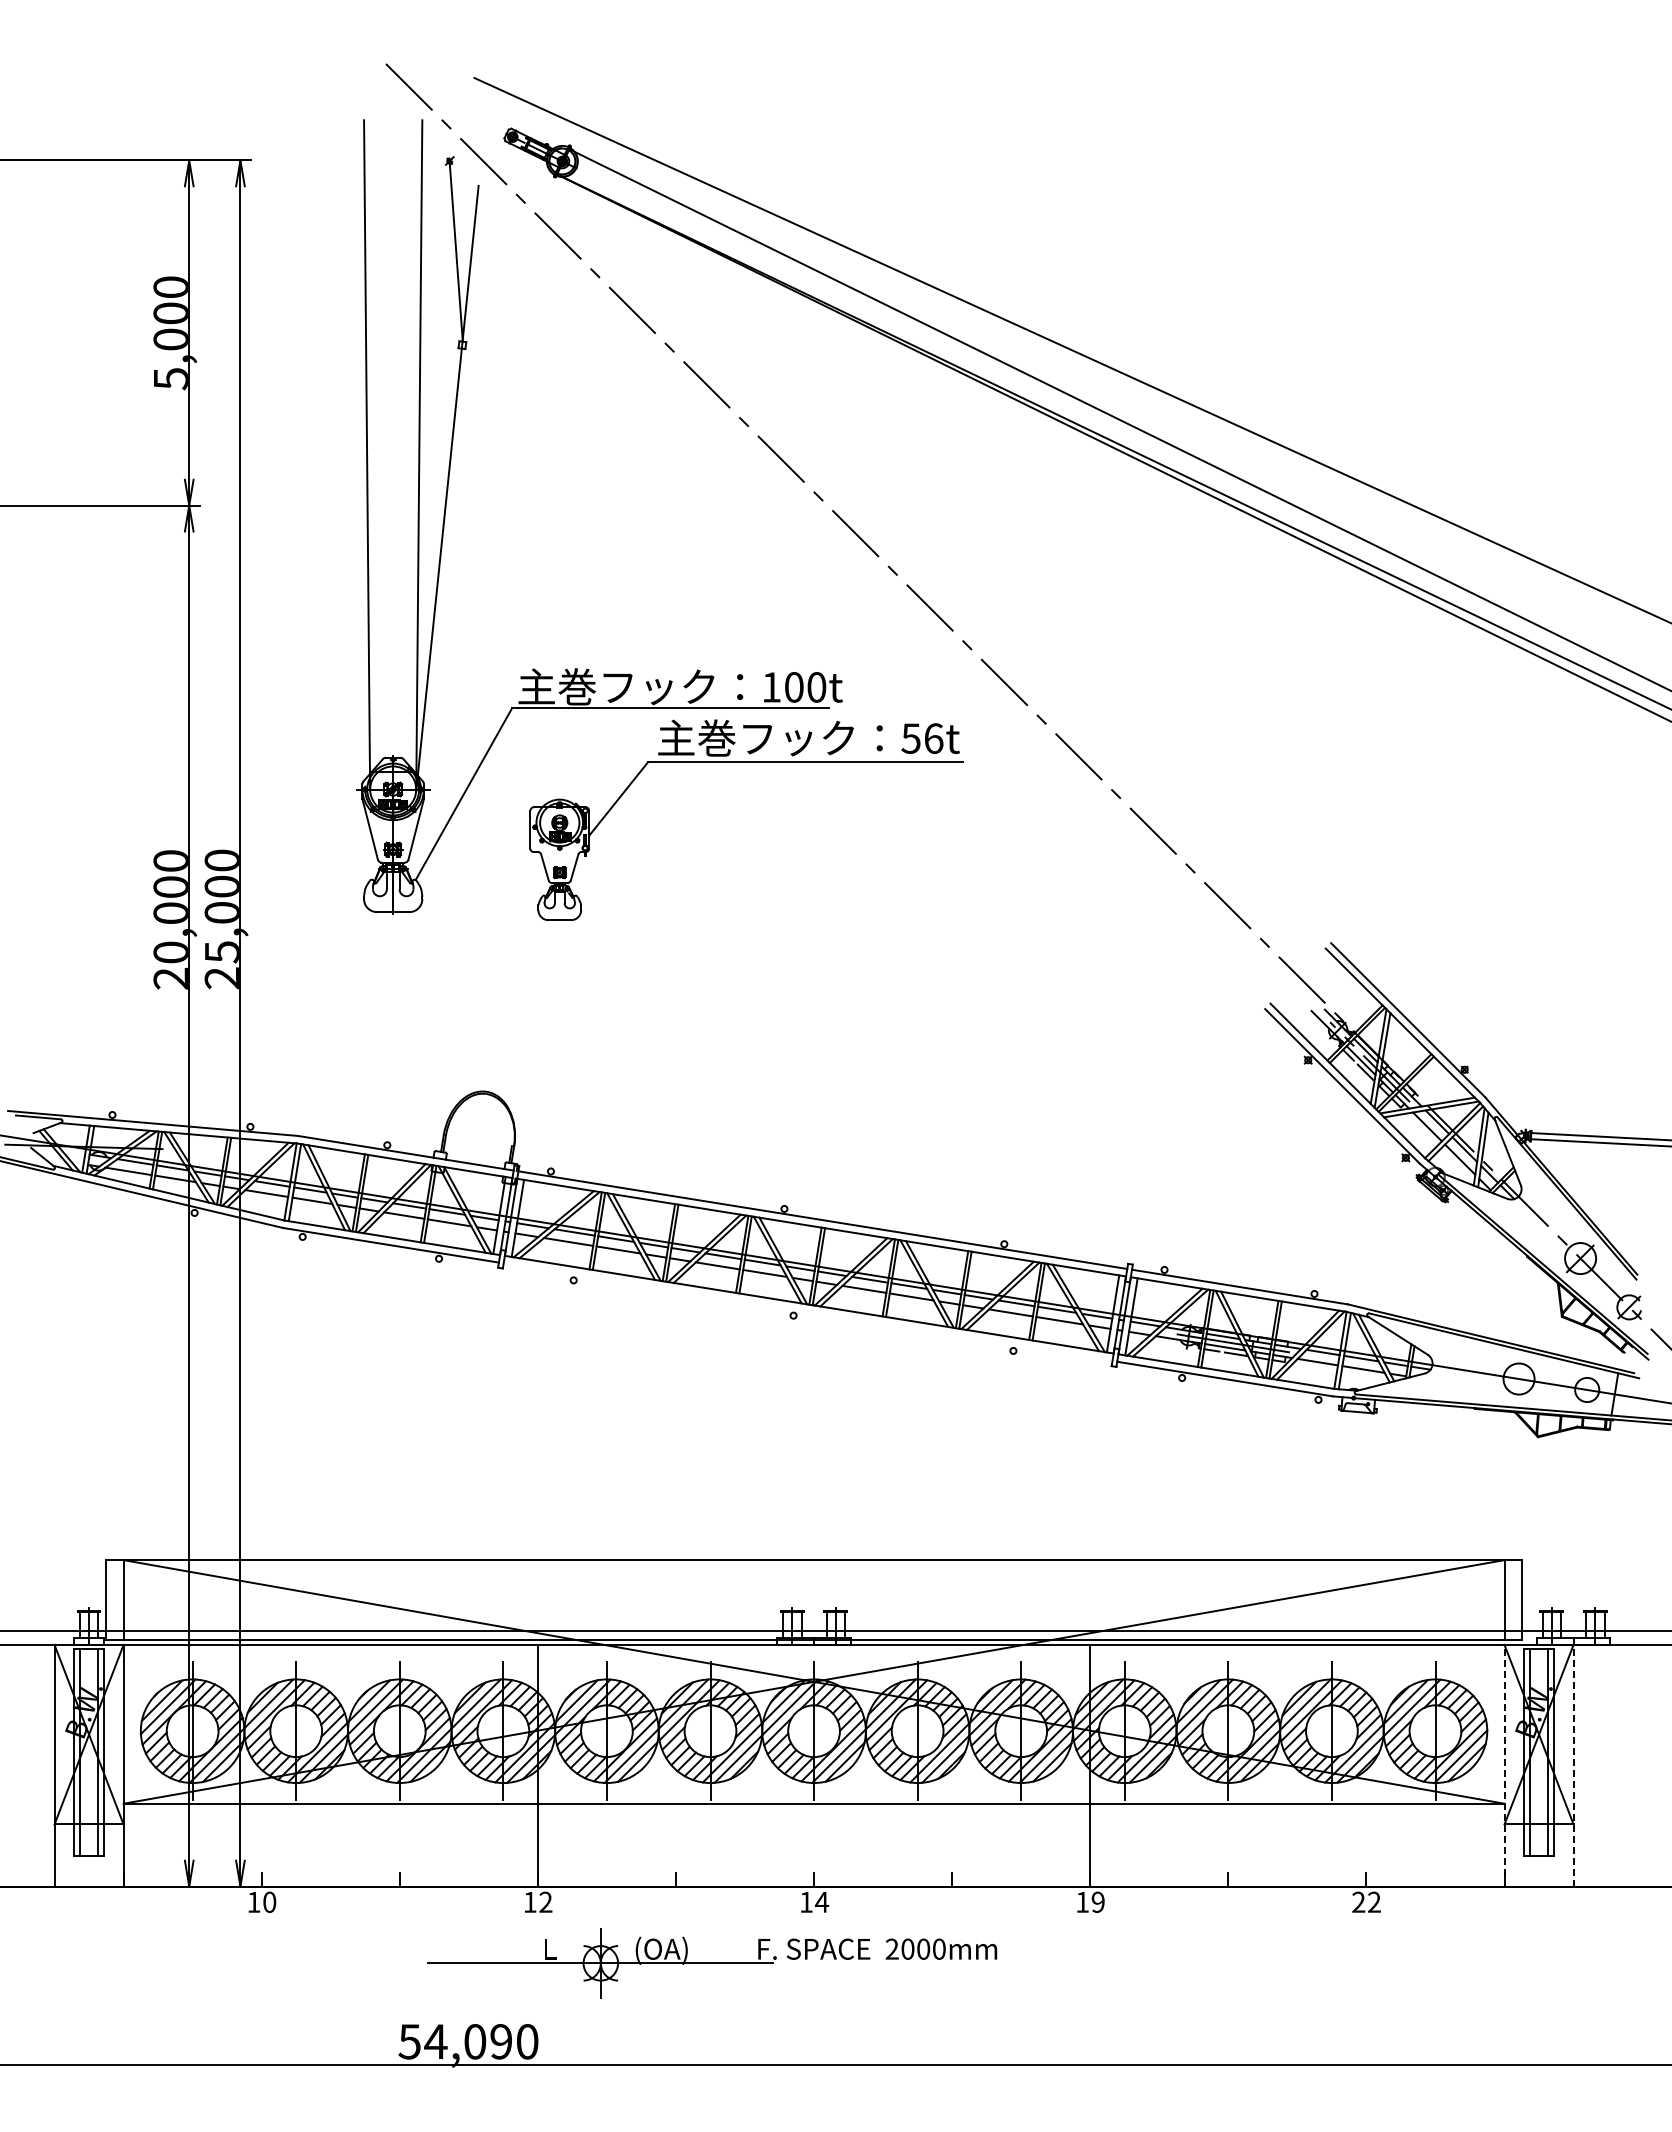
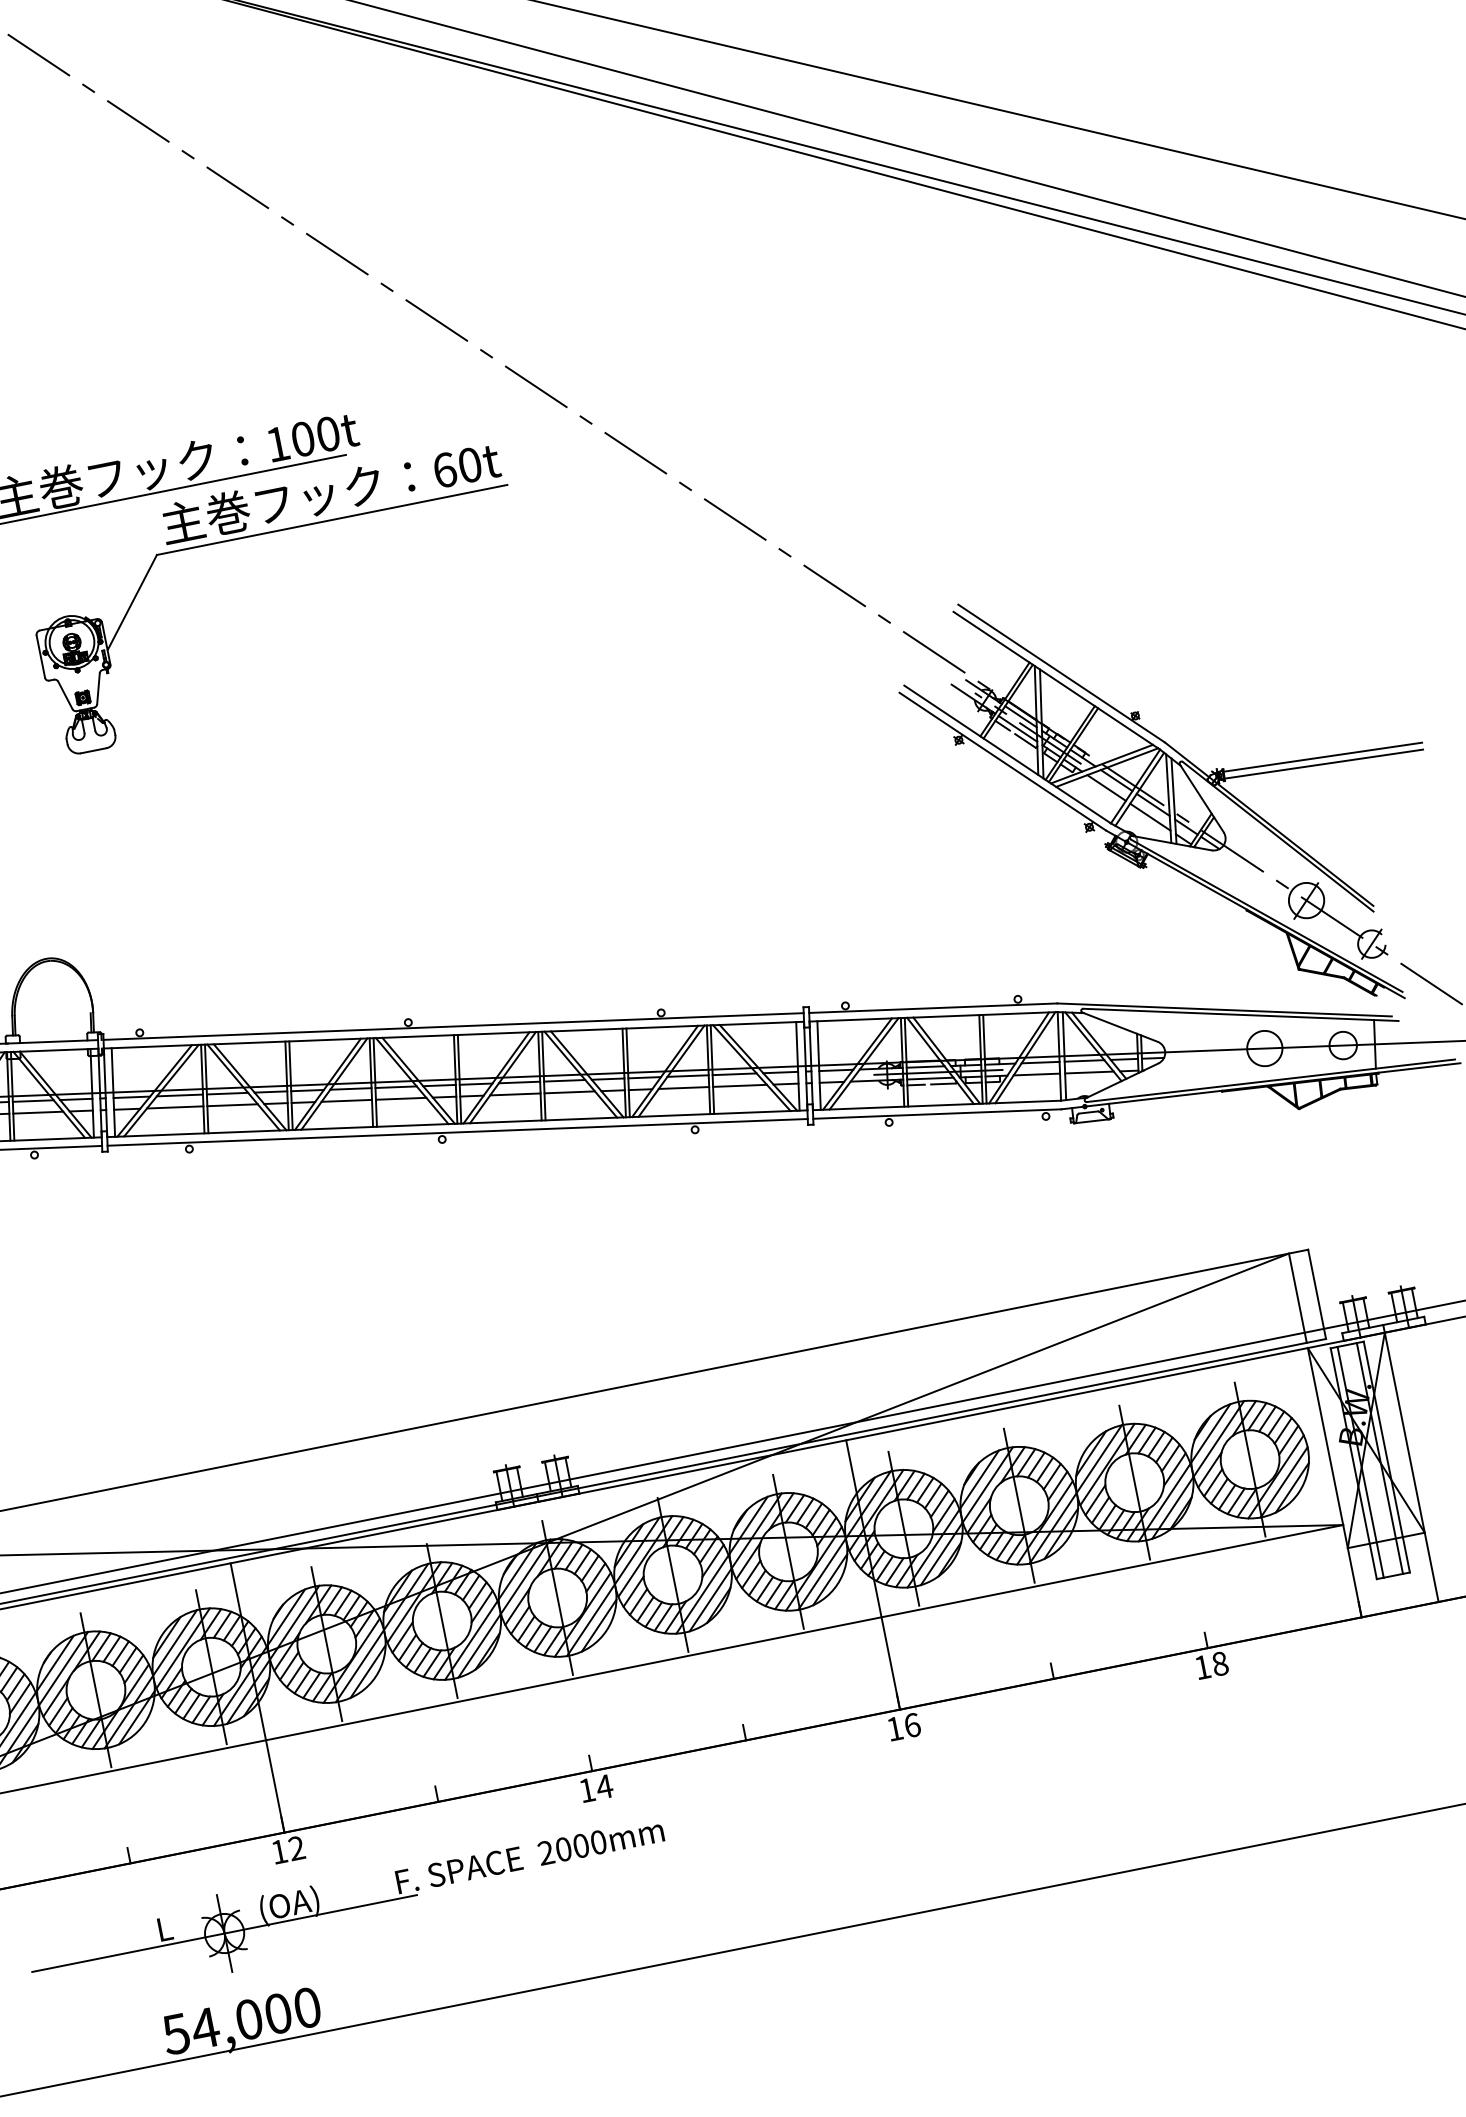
text: (922, 738) -> (457, 467), 56t -> 60t
line: (807, 1312) -> (457, 1132), added
line: (1504, 1765) -> (1334, 1482), dashed -> solid
line: (1573, 1765) -> (1411, 1467), dashed -> solid
text: (1097, 1901) -> (911, 1724), 19 -> 16
text: (1366, 1901) -> (1211, 1664), 22 -> 18
part: (712, 1963) -> (349, 1908), moved
text: (501, 2041) -> (278, 2013), 54,090 -> 54,000

